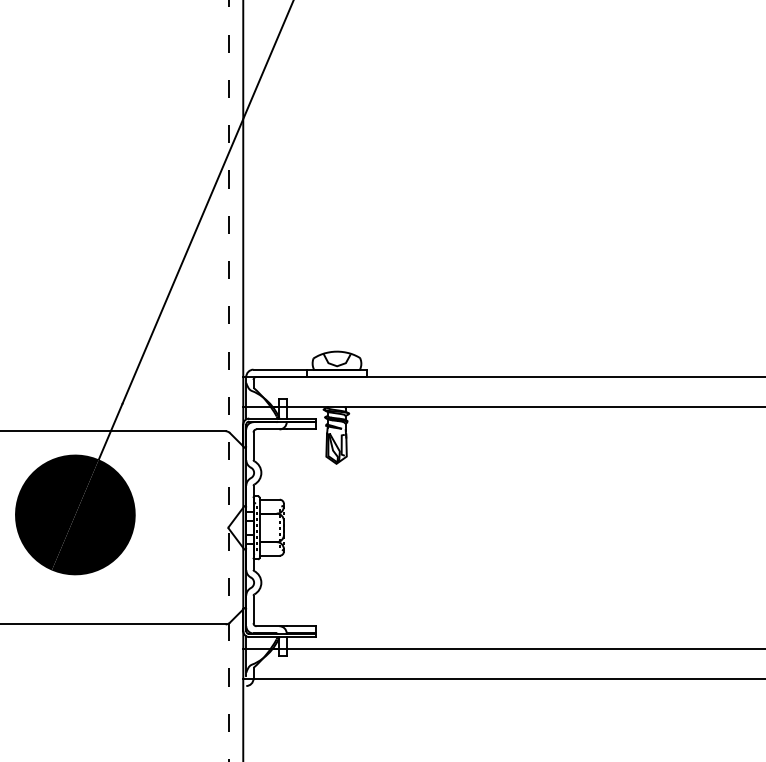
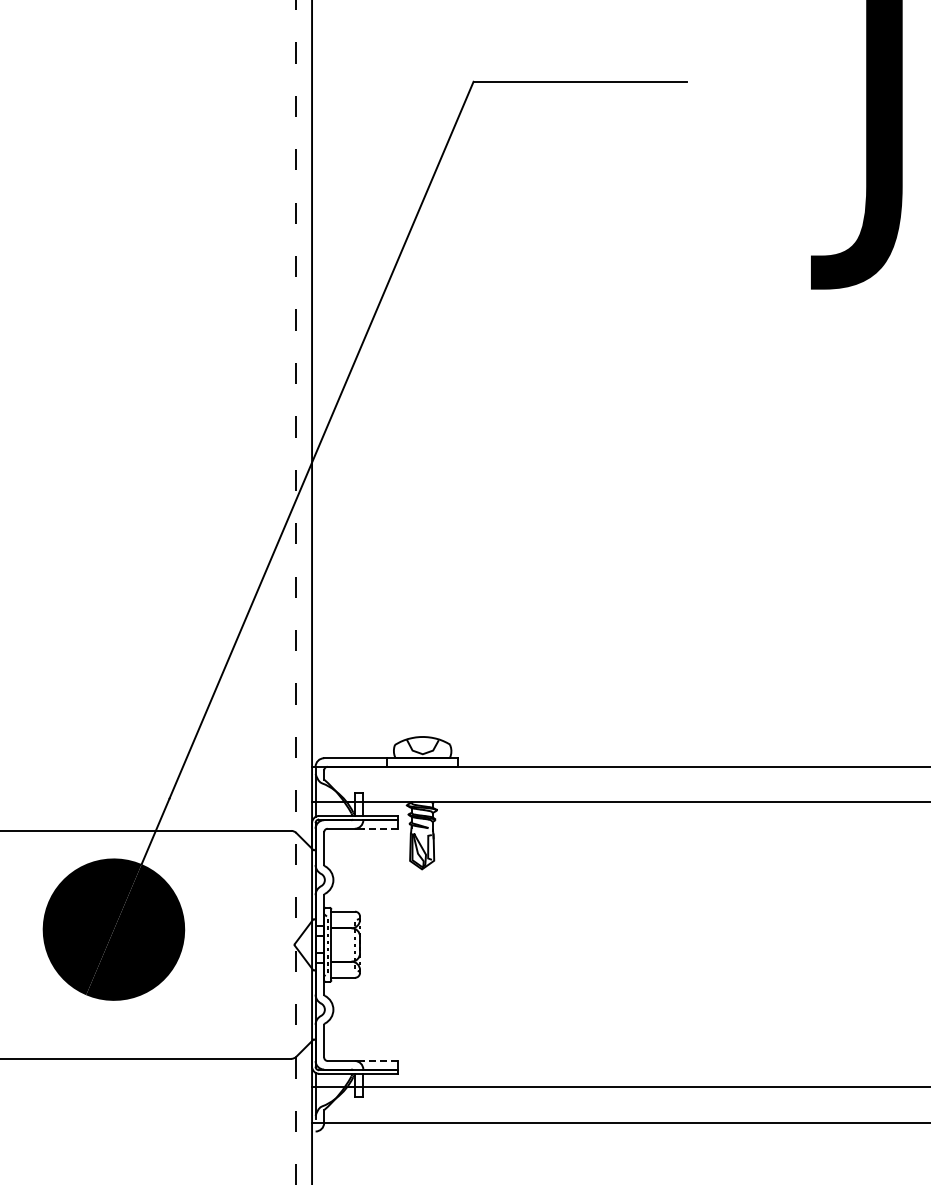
line: (300, 429) -> (379, 828), solid -> dashed
line: (300, 625) -> (379, 1060), solid -> dashed

